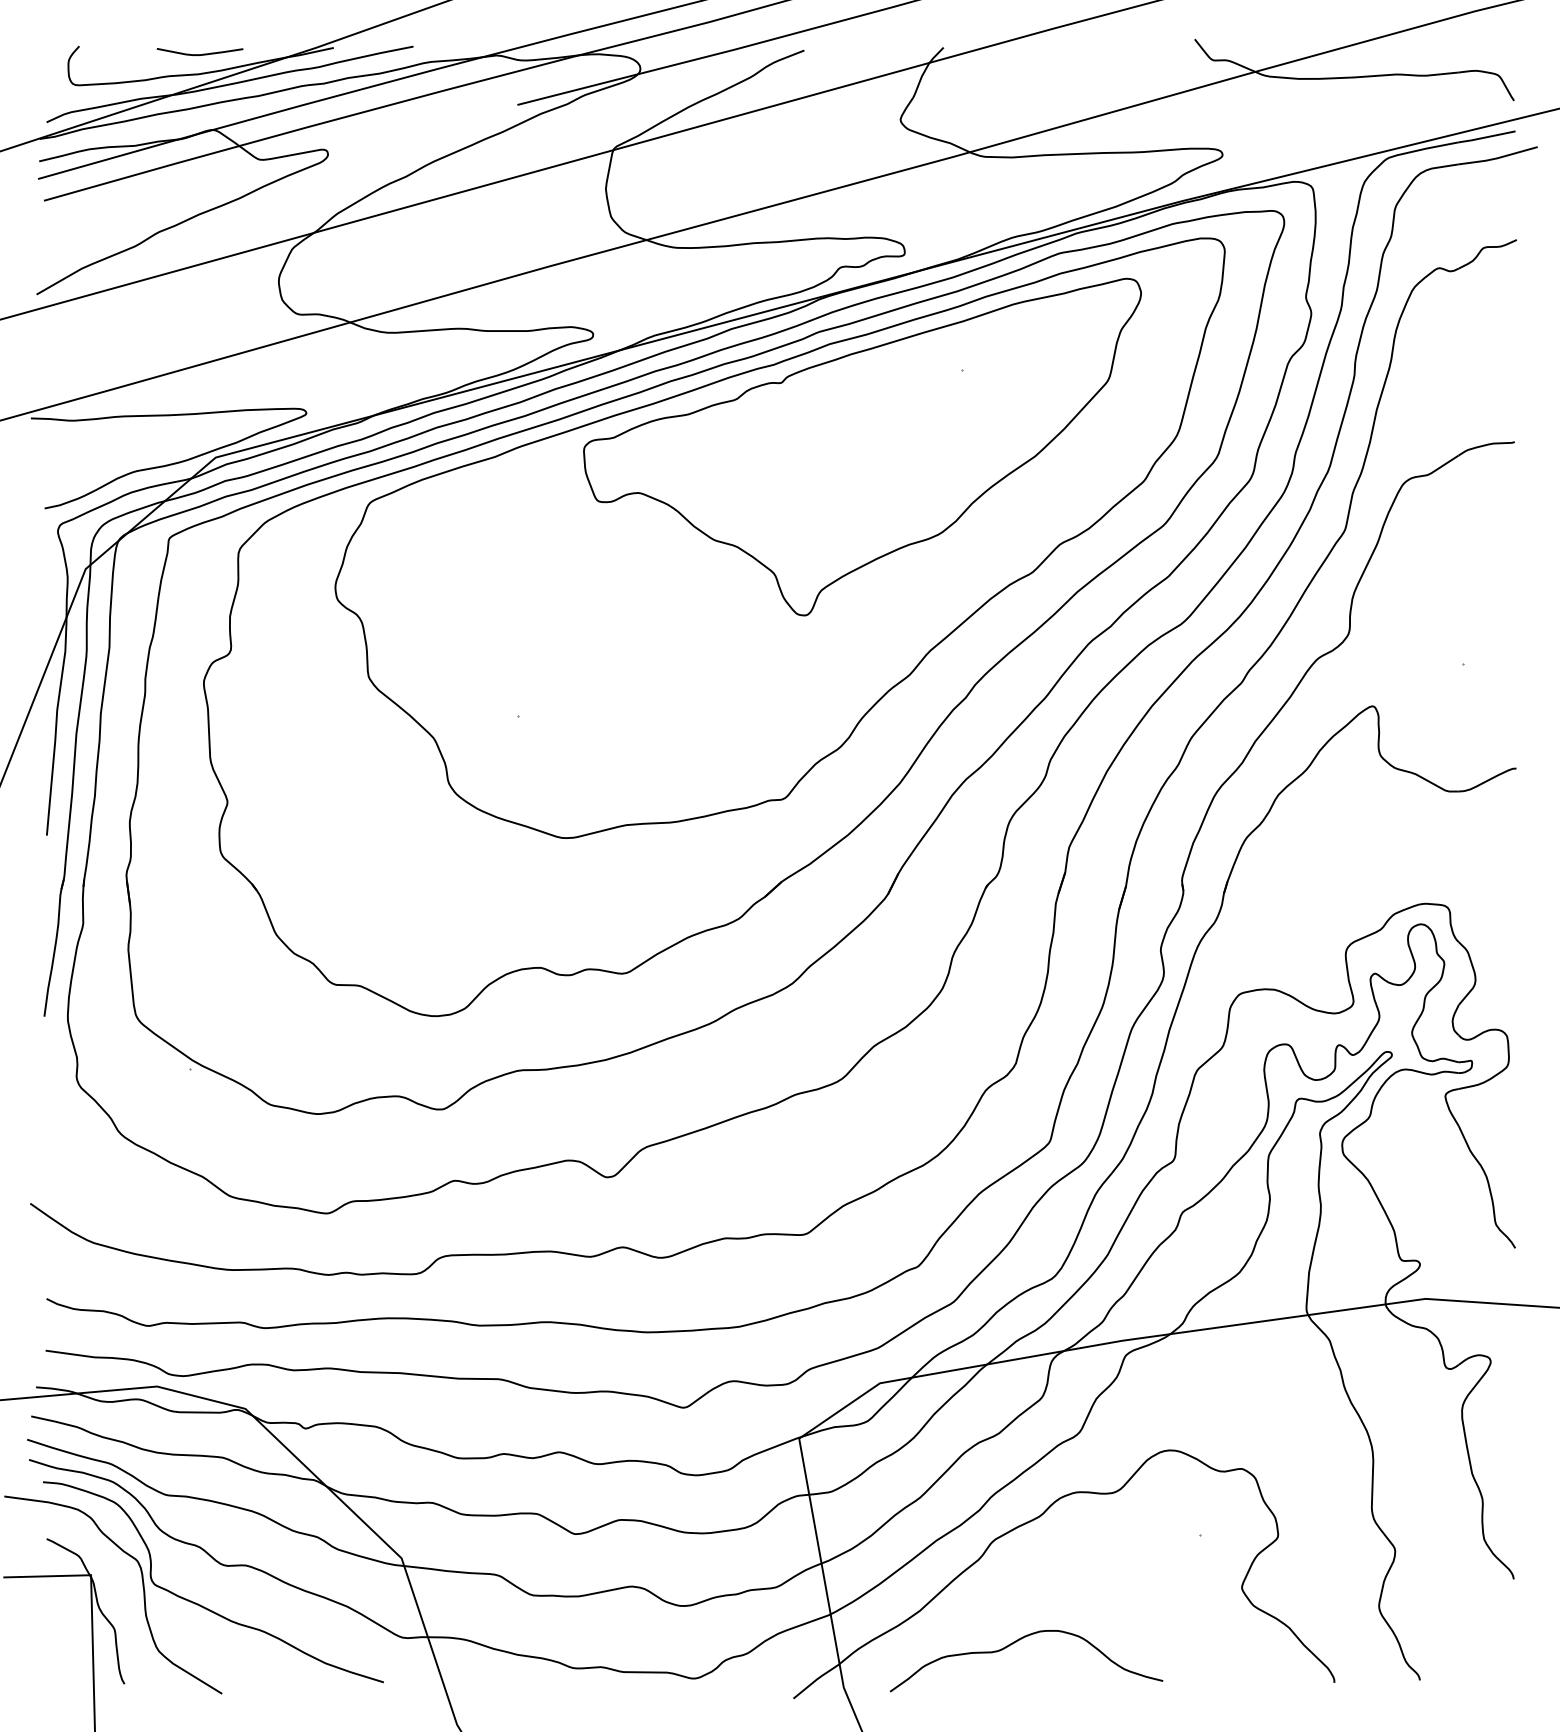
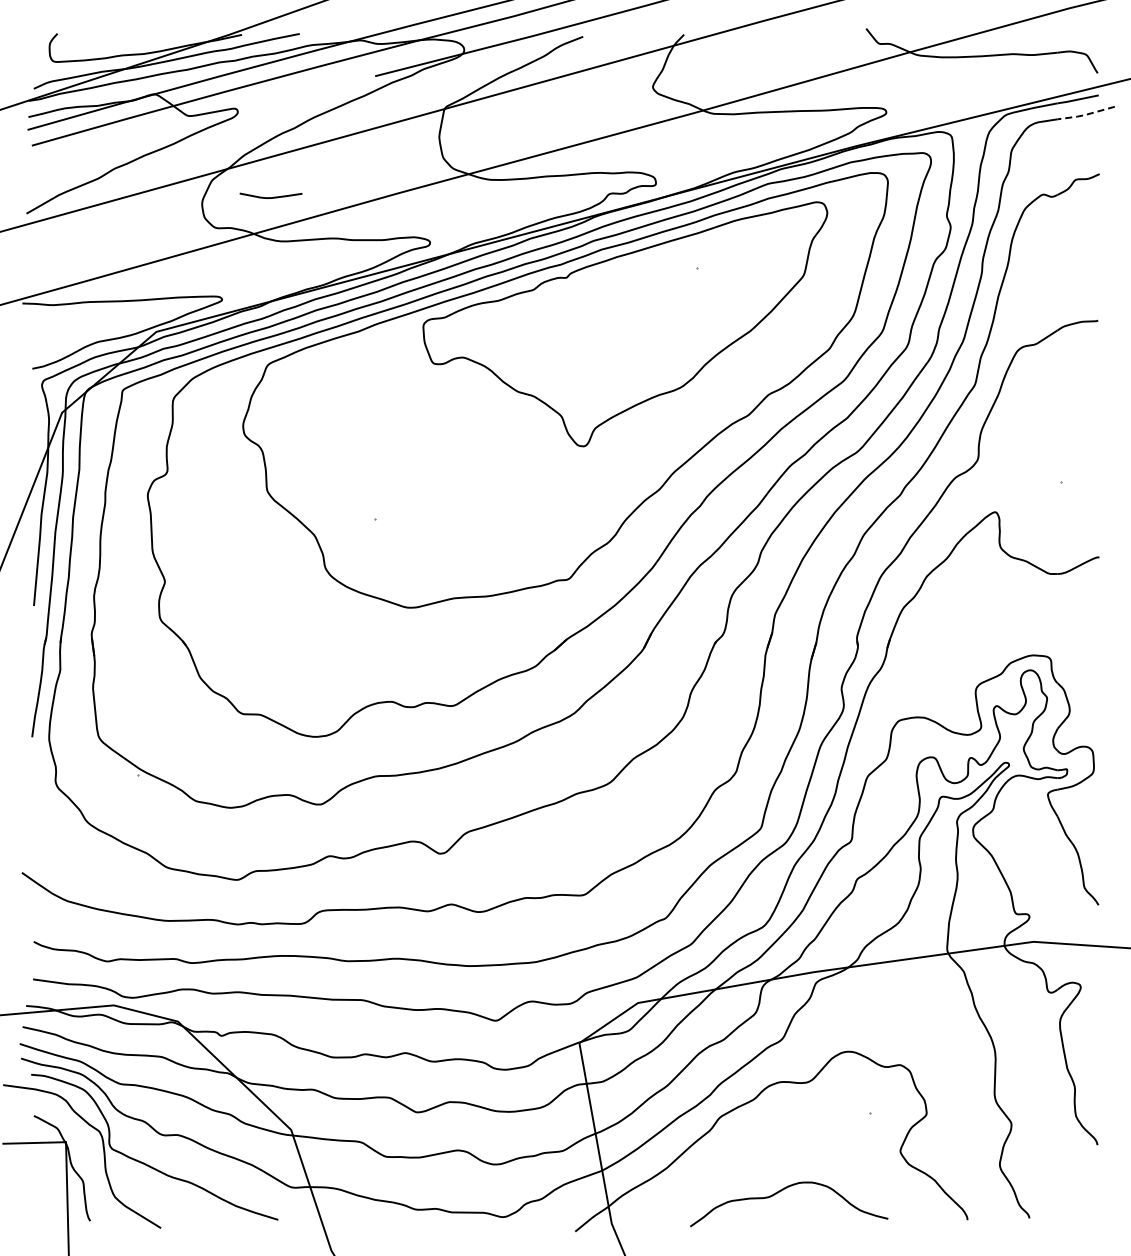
curve: (199, 54) -> (270, 197), moved
line: (1497, 157) -> (1085, 114), solid -> dashed
curve: (1018, 1641) -> (783, 1190), moved

